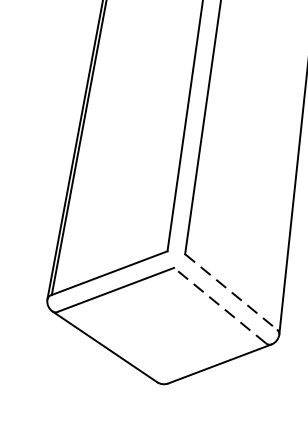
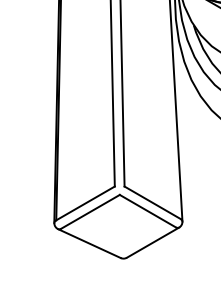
line: (232, 293) -> (153, 203), dashed -> solid
line: (219, 304) -> (147, 210), dashed -> solid

